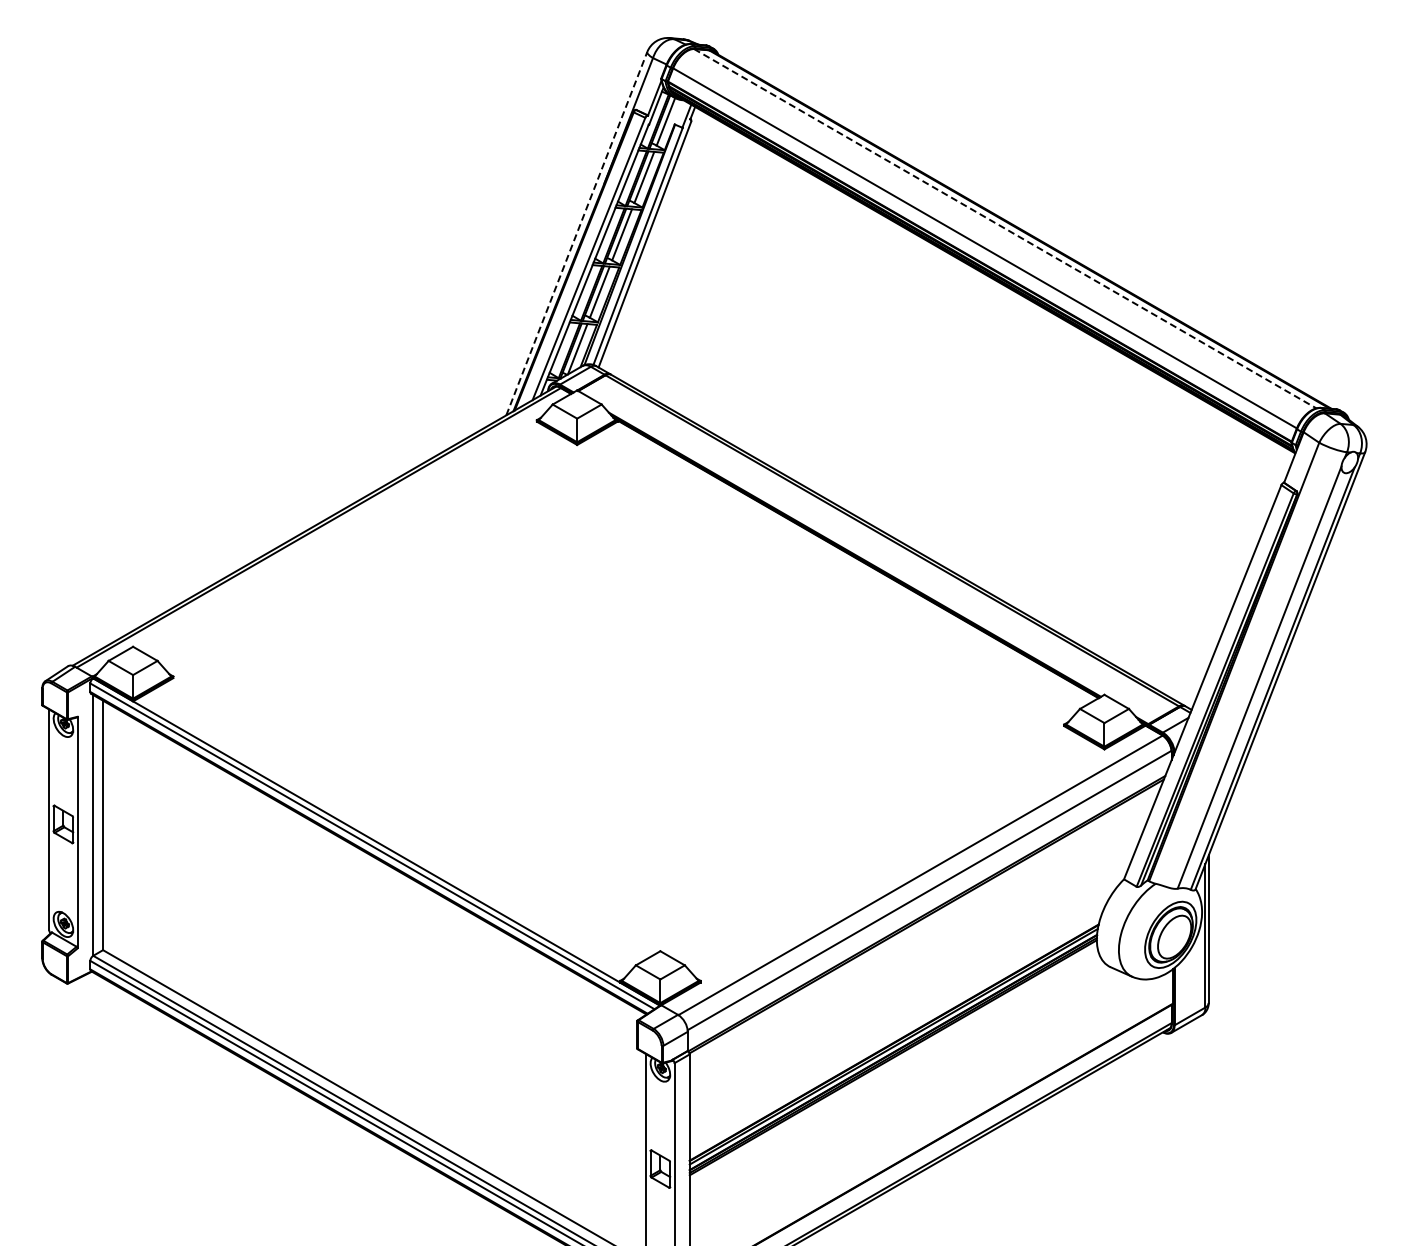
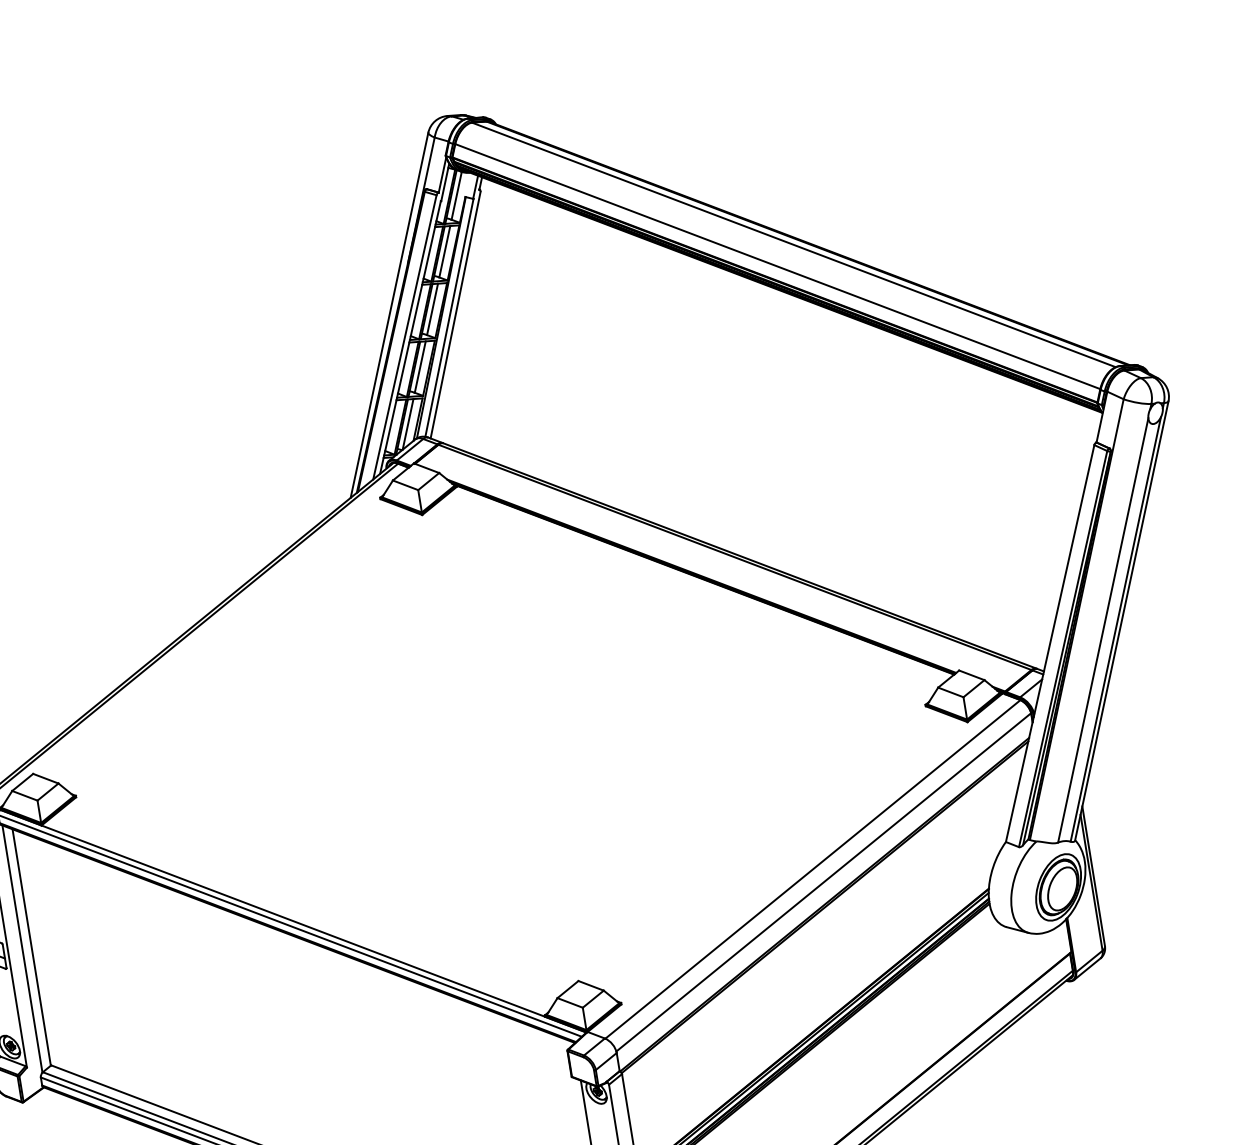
line: (1005, 228) -> (794, 244), dashed -> solid
line: (576, 233) -> (389, 315), dashed -> solid

